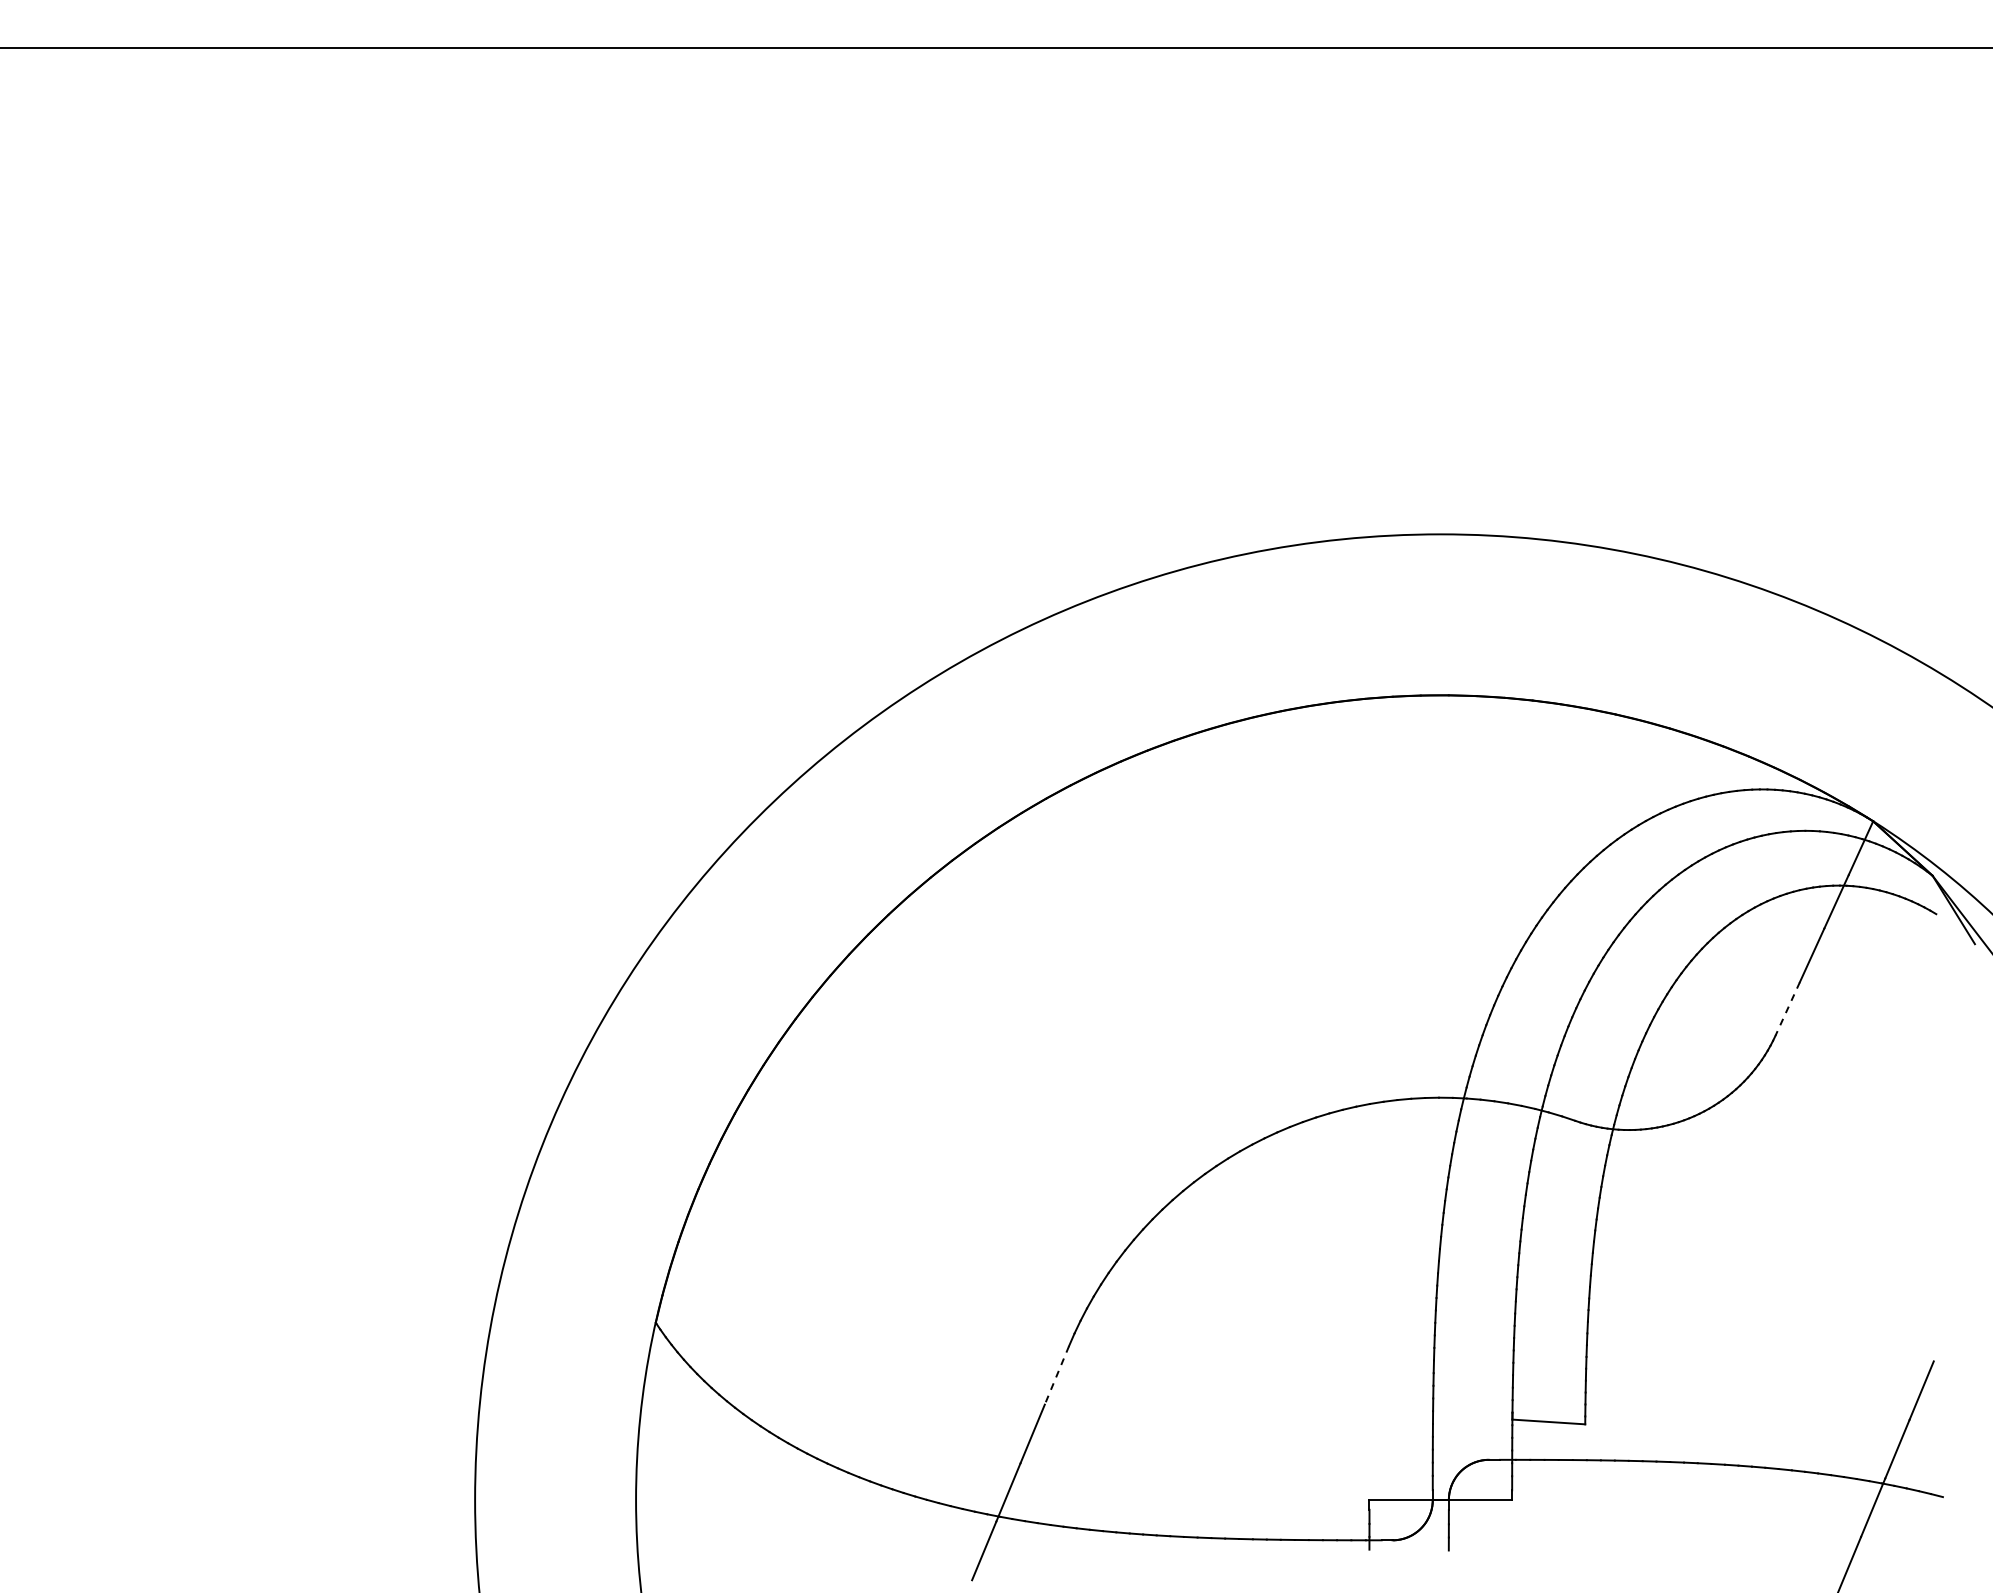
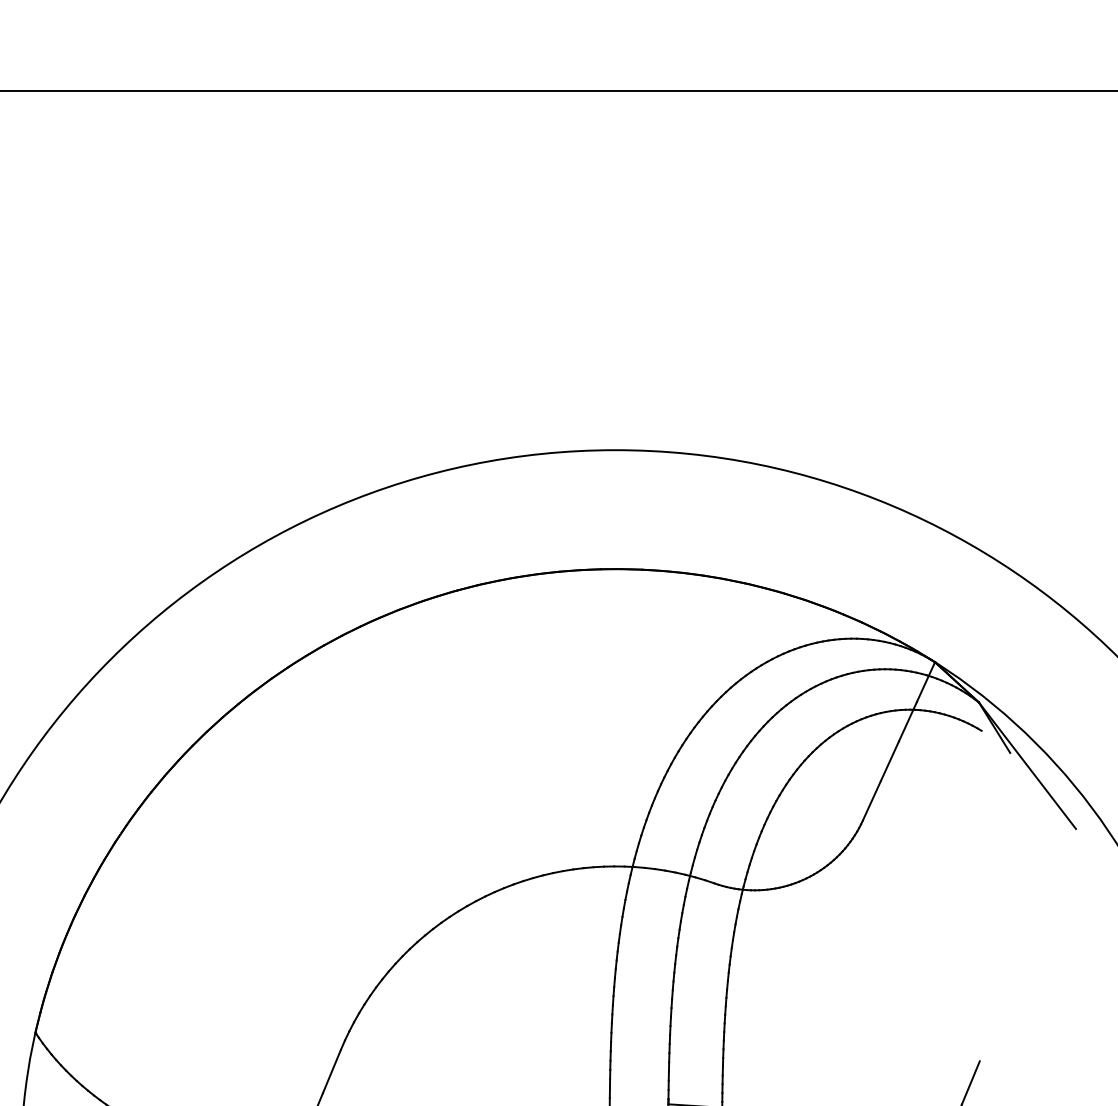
line: (1787, 1009) -> (871, 801), dashed -> solid
line: (1056, 1375) -> (331, 1071), dashed -> solid

